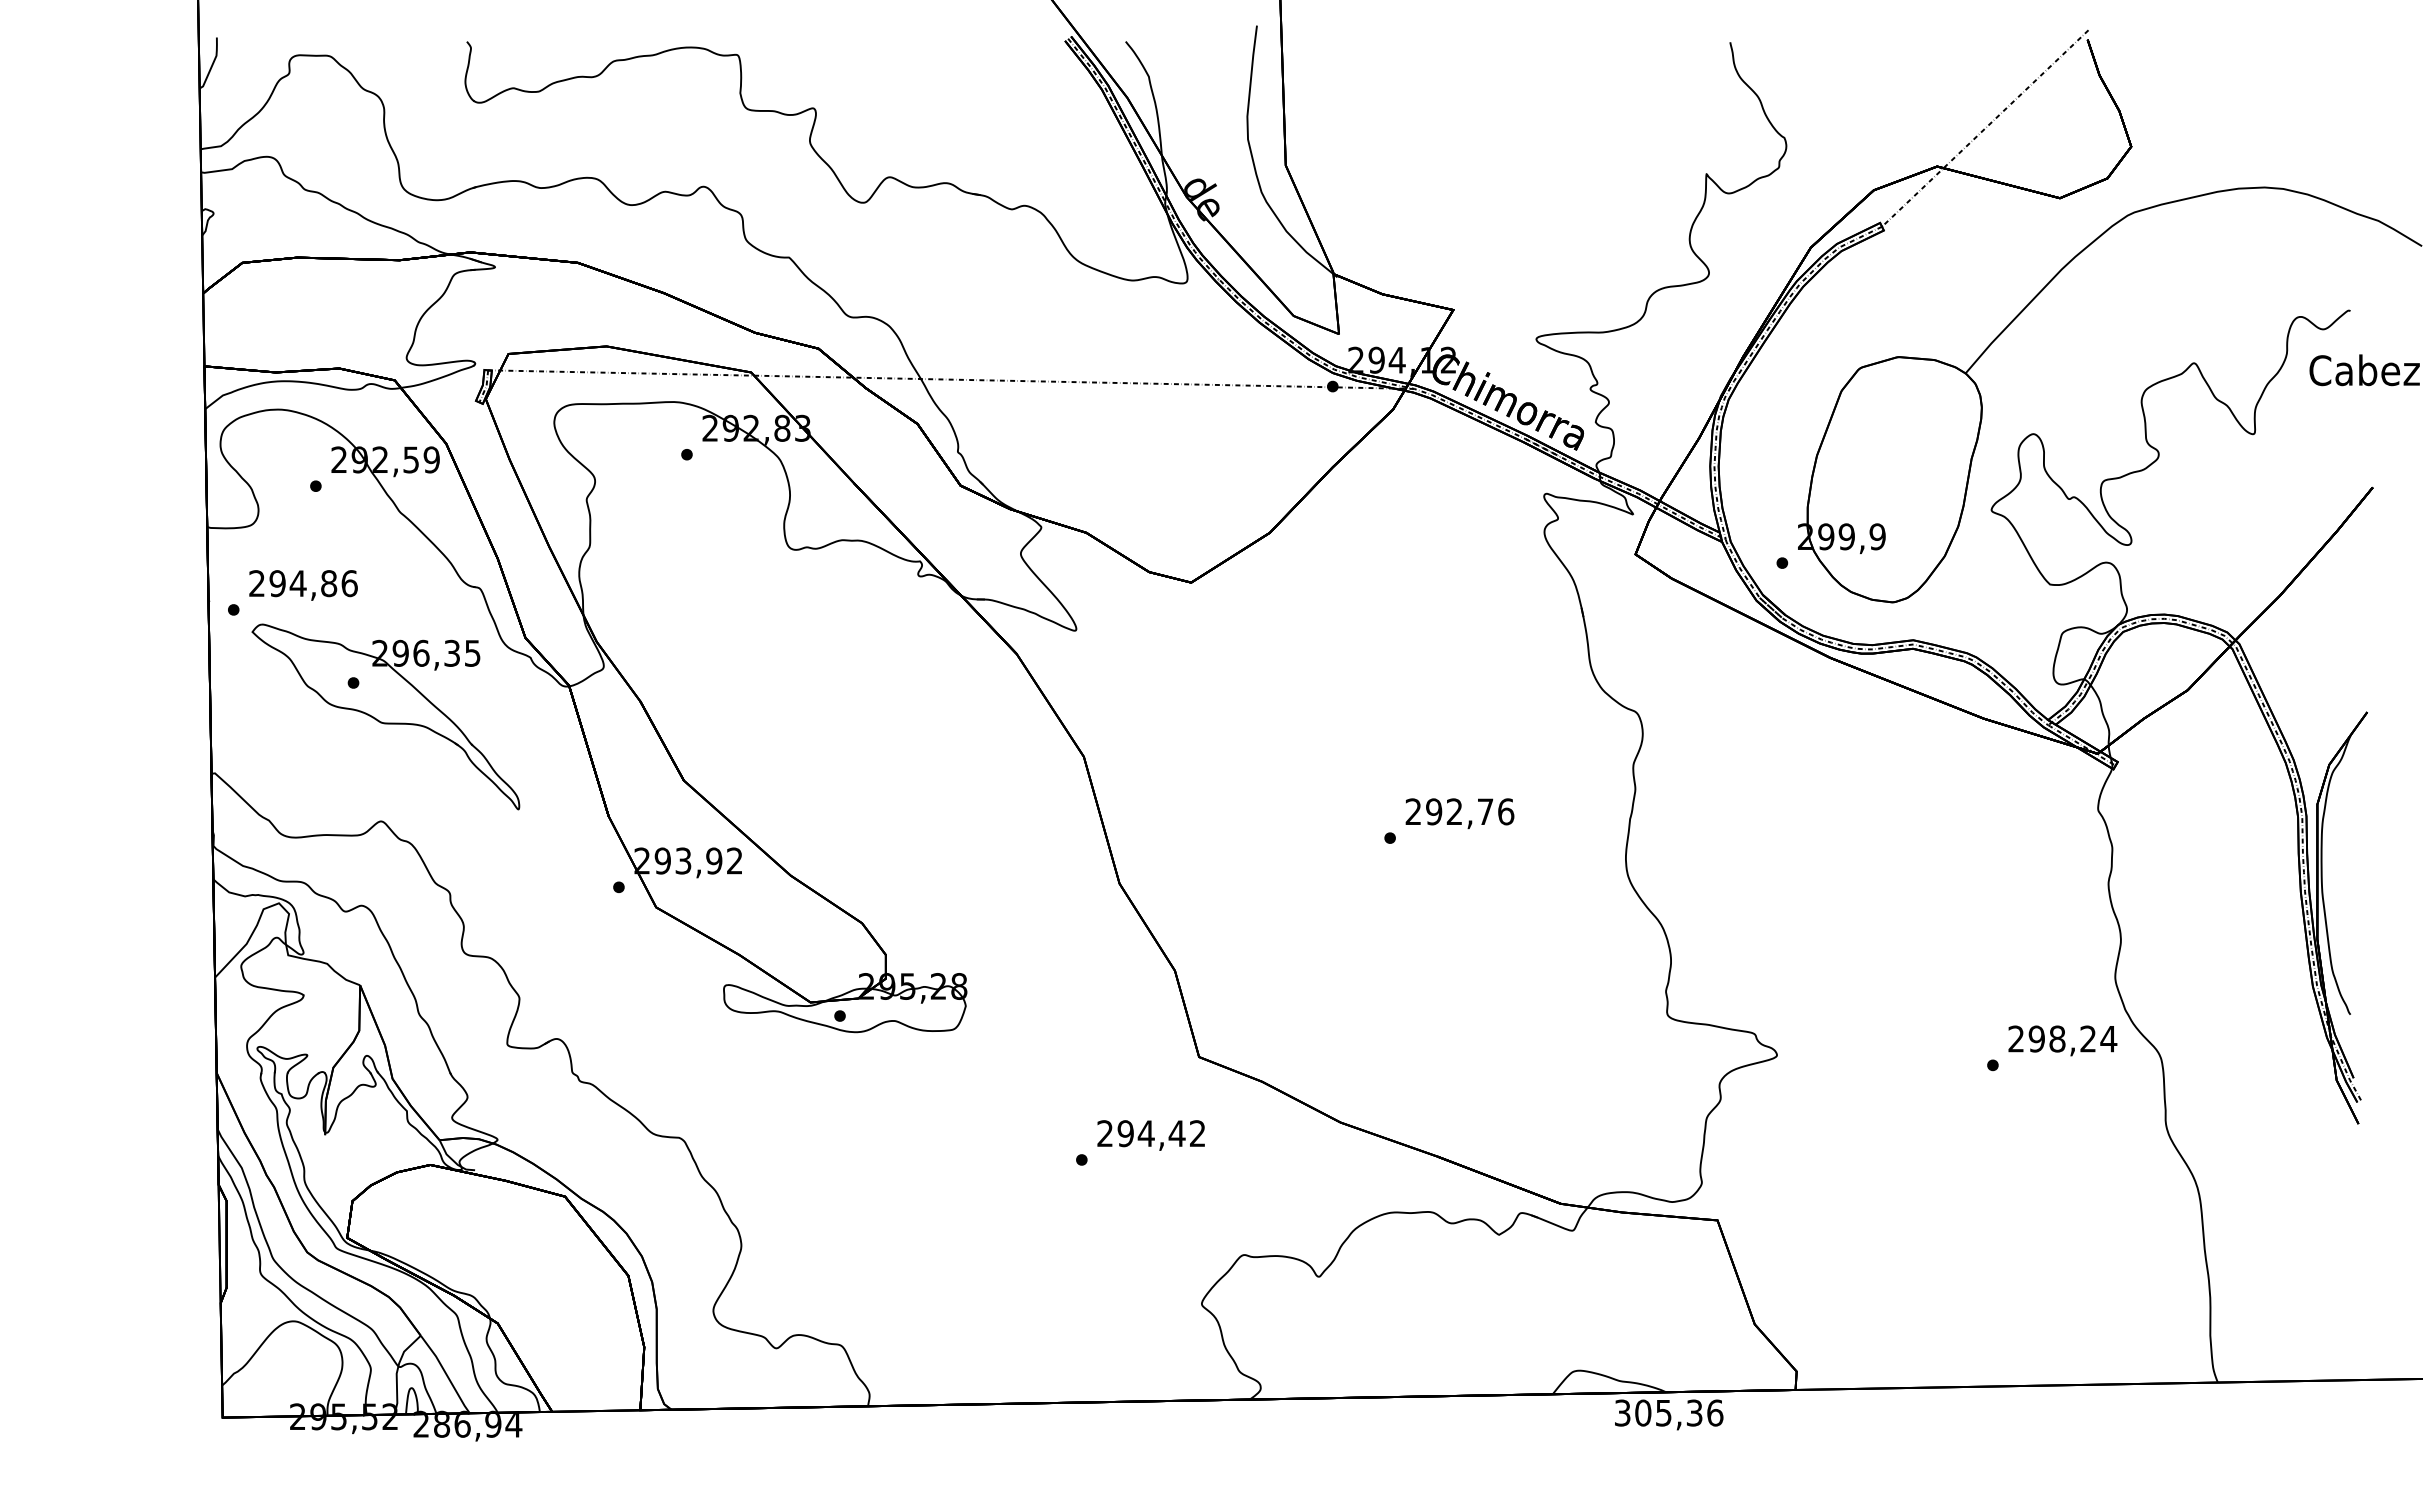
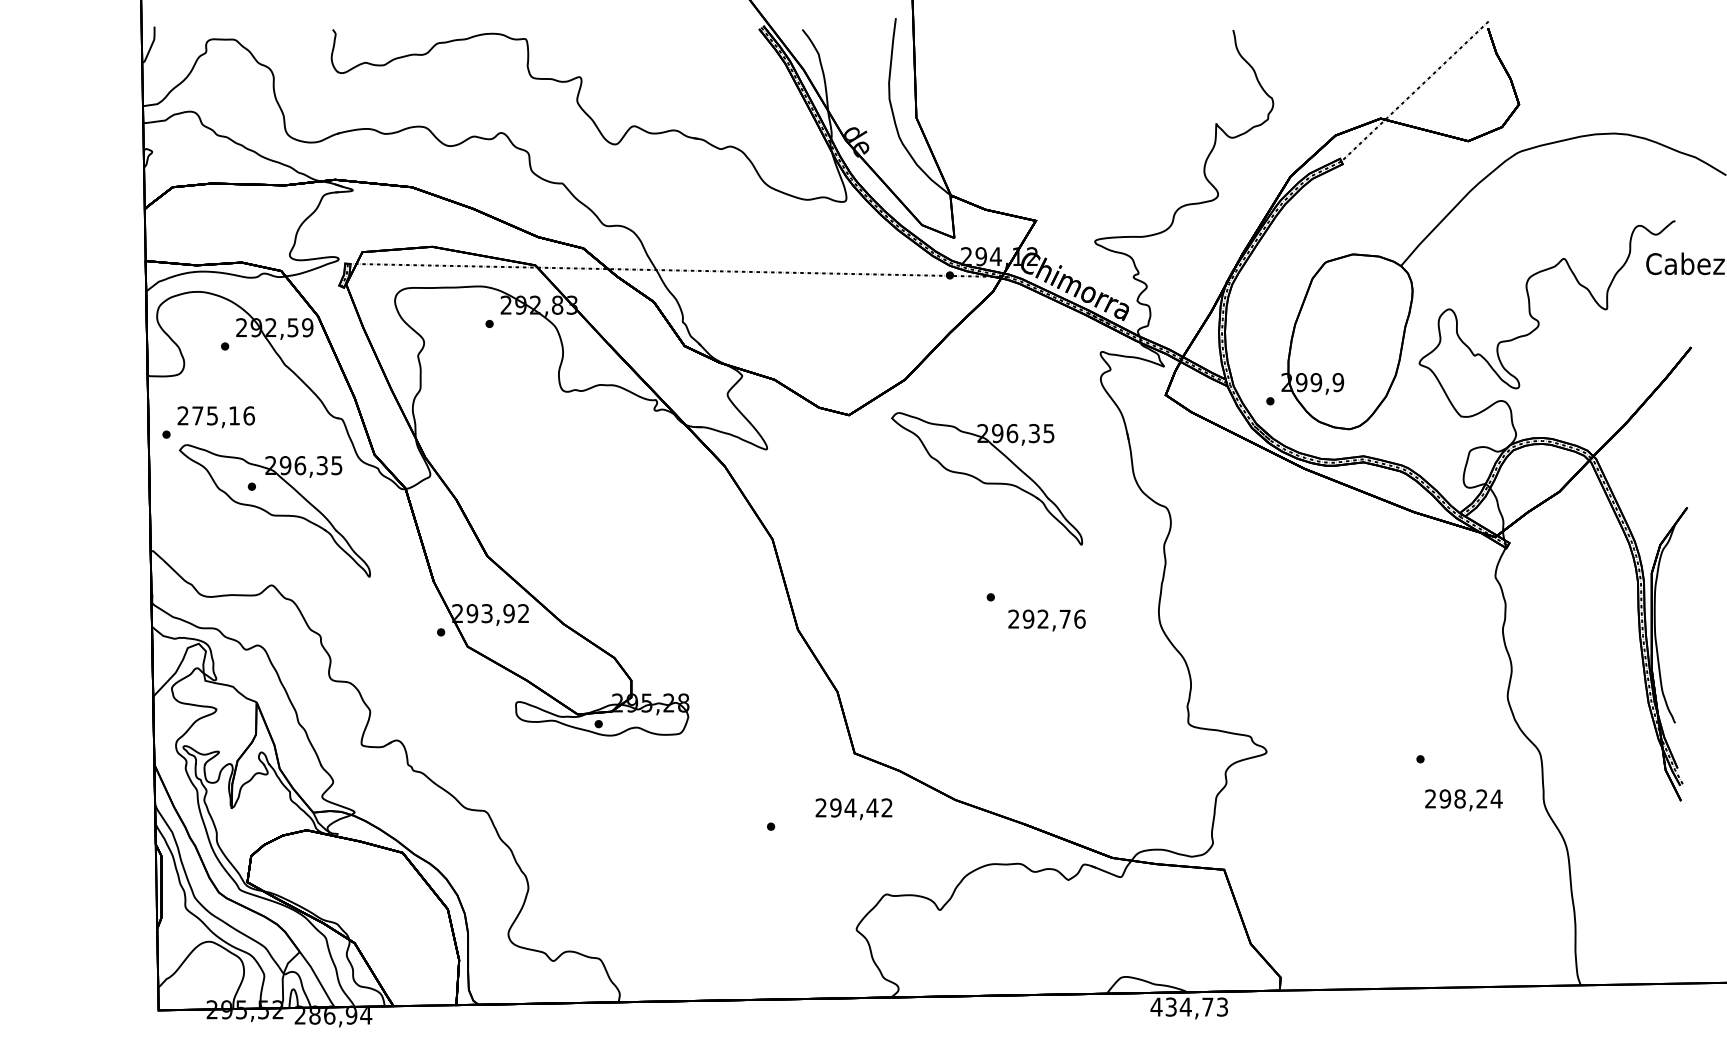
text: (303, 583) -> (216, 415), 294,86 -> 275,16
part: (1384, 671) -> (986, 478), added
text: (1459, 813) -> (1046, 620), moved
text: (2062, 1040) -> (1463, 800), moved
text: (1150, 1135) -> (853, 809), moved
text: (1668, 1412) -> (1189, 1006), 305,36 -> 434,73

